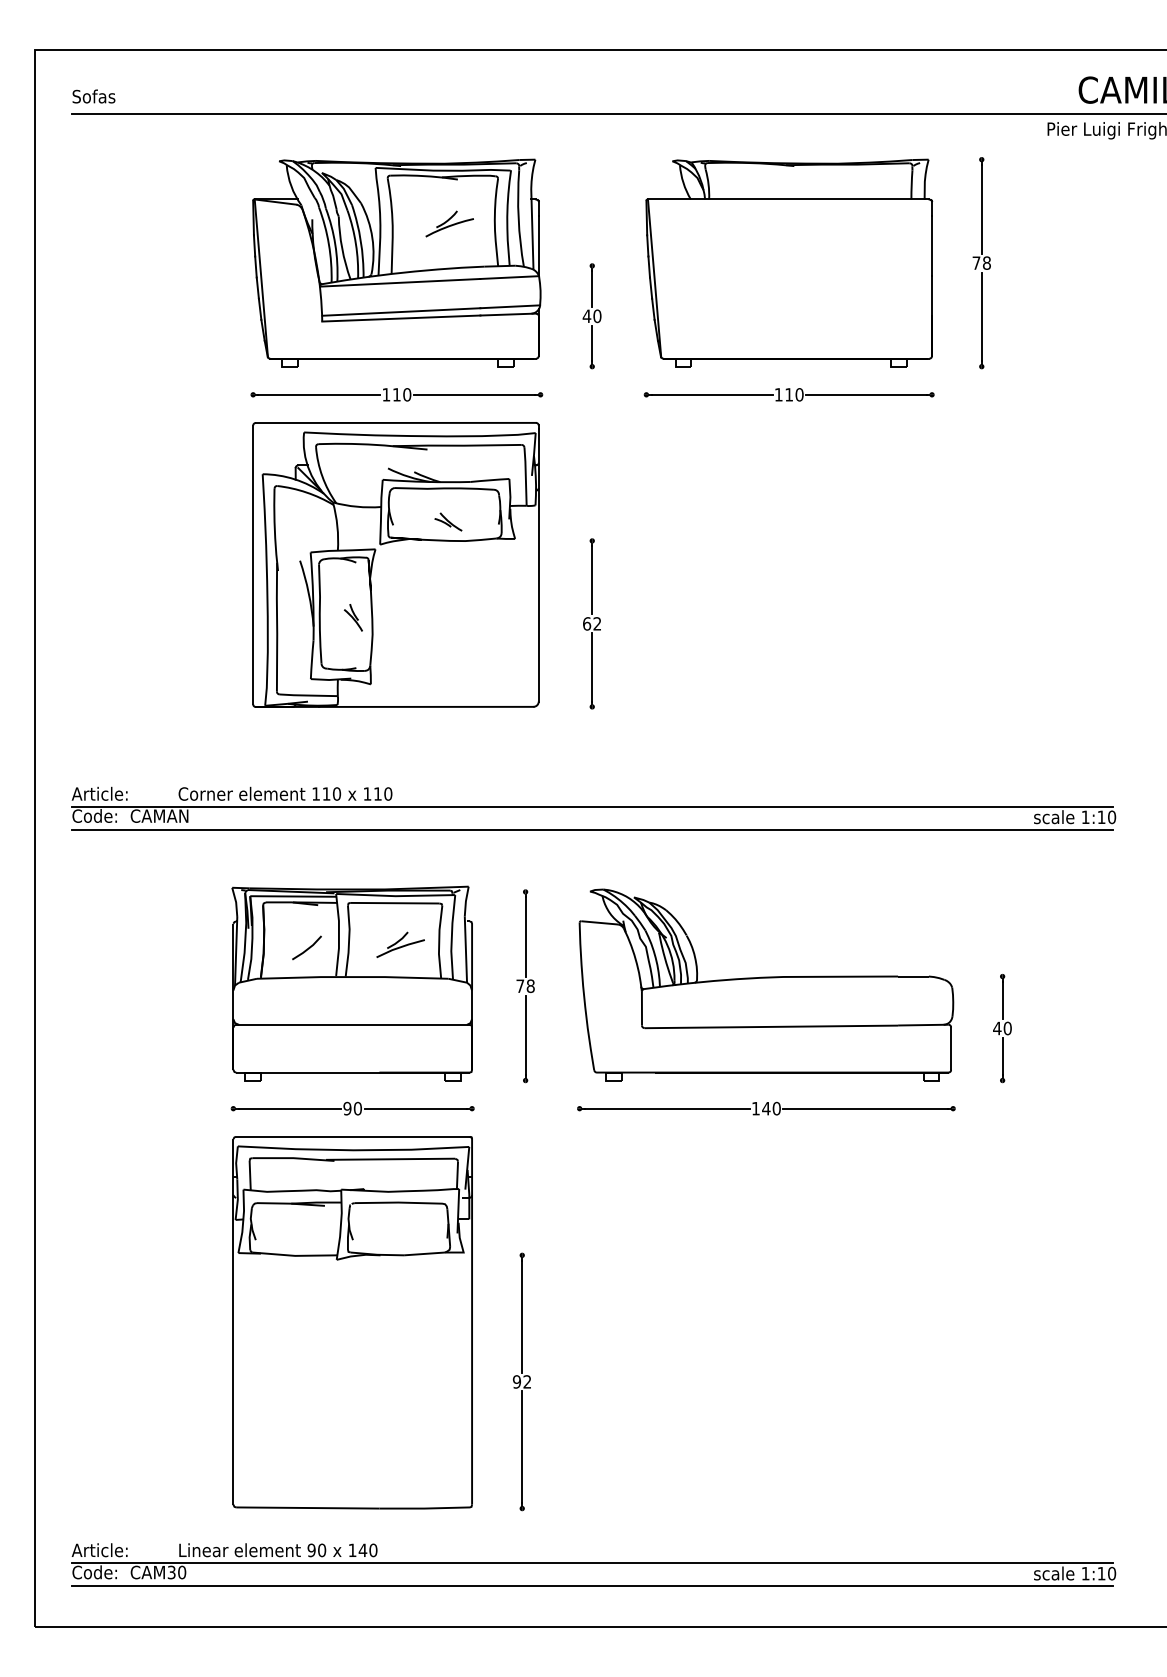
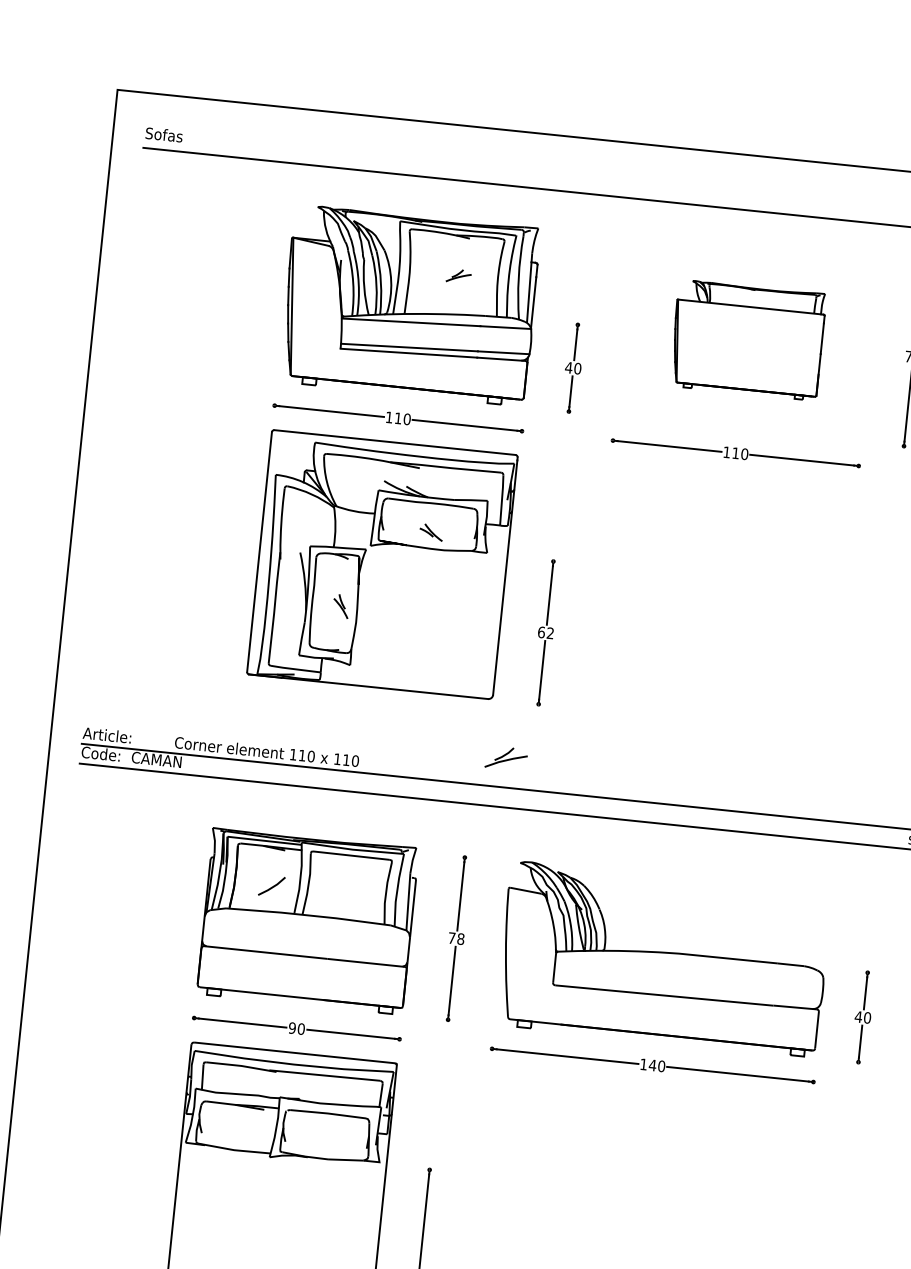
part: (449, 223) -> (458, 275), size x0.6
part: (789, 262) -> (747, 339), size x0.6
part: (400, 944) -> (506, 758), moved

